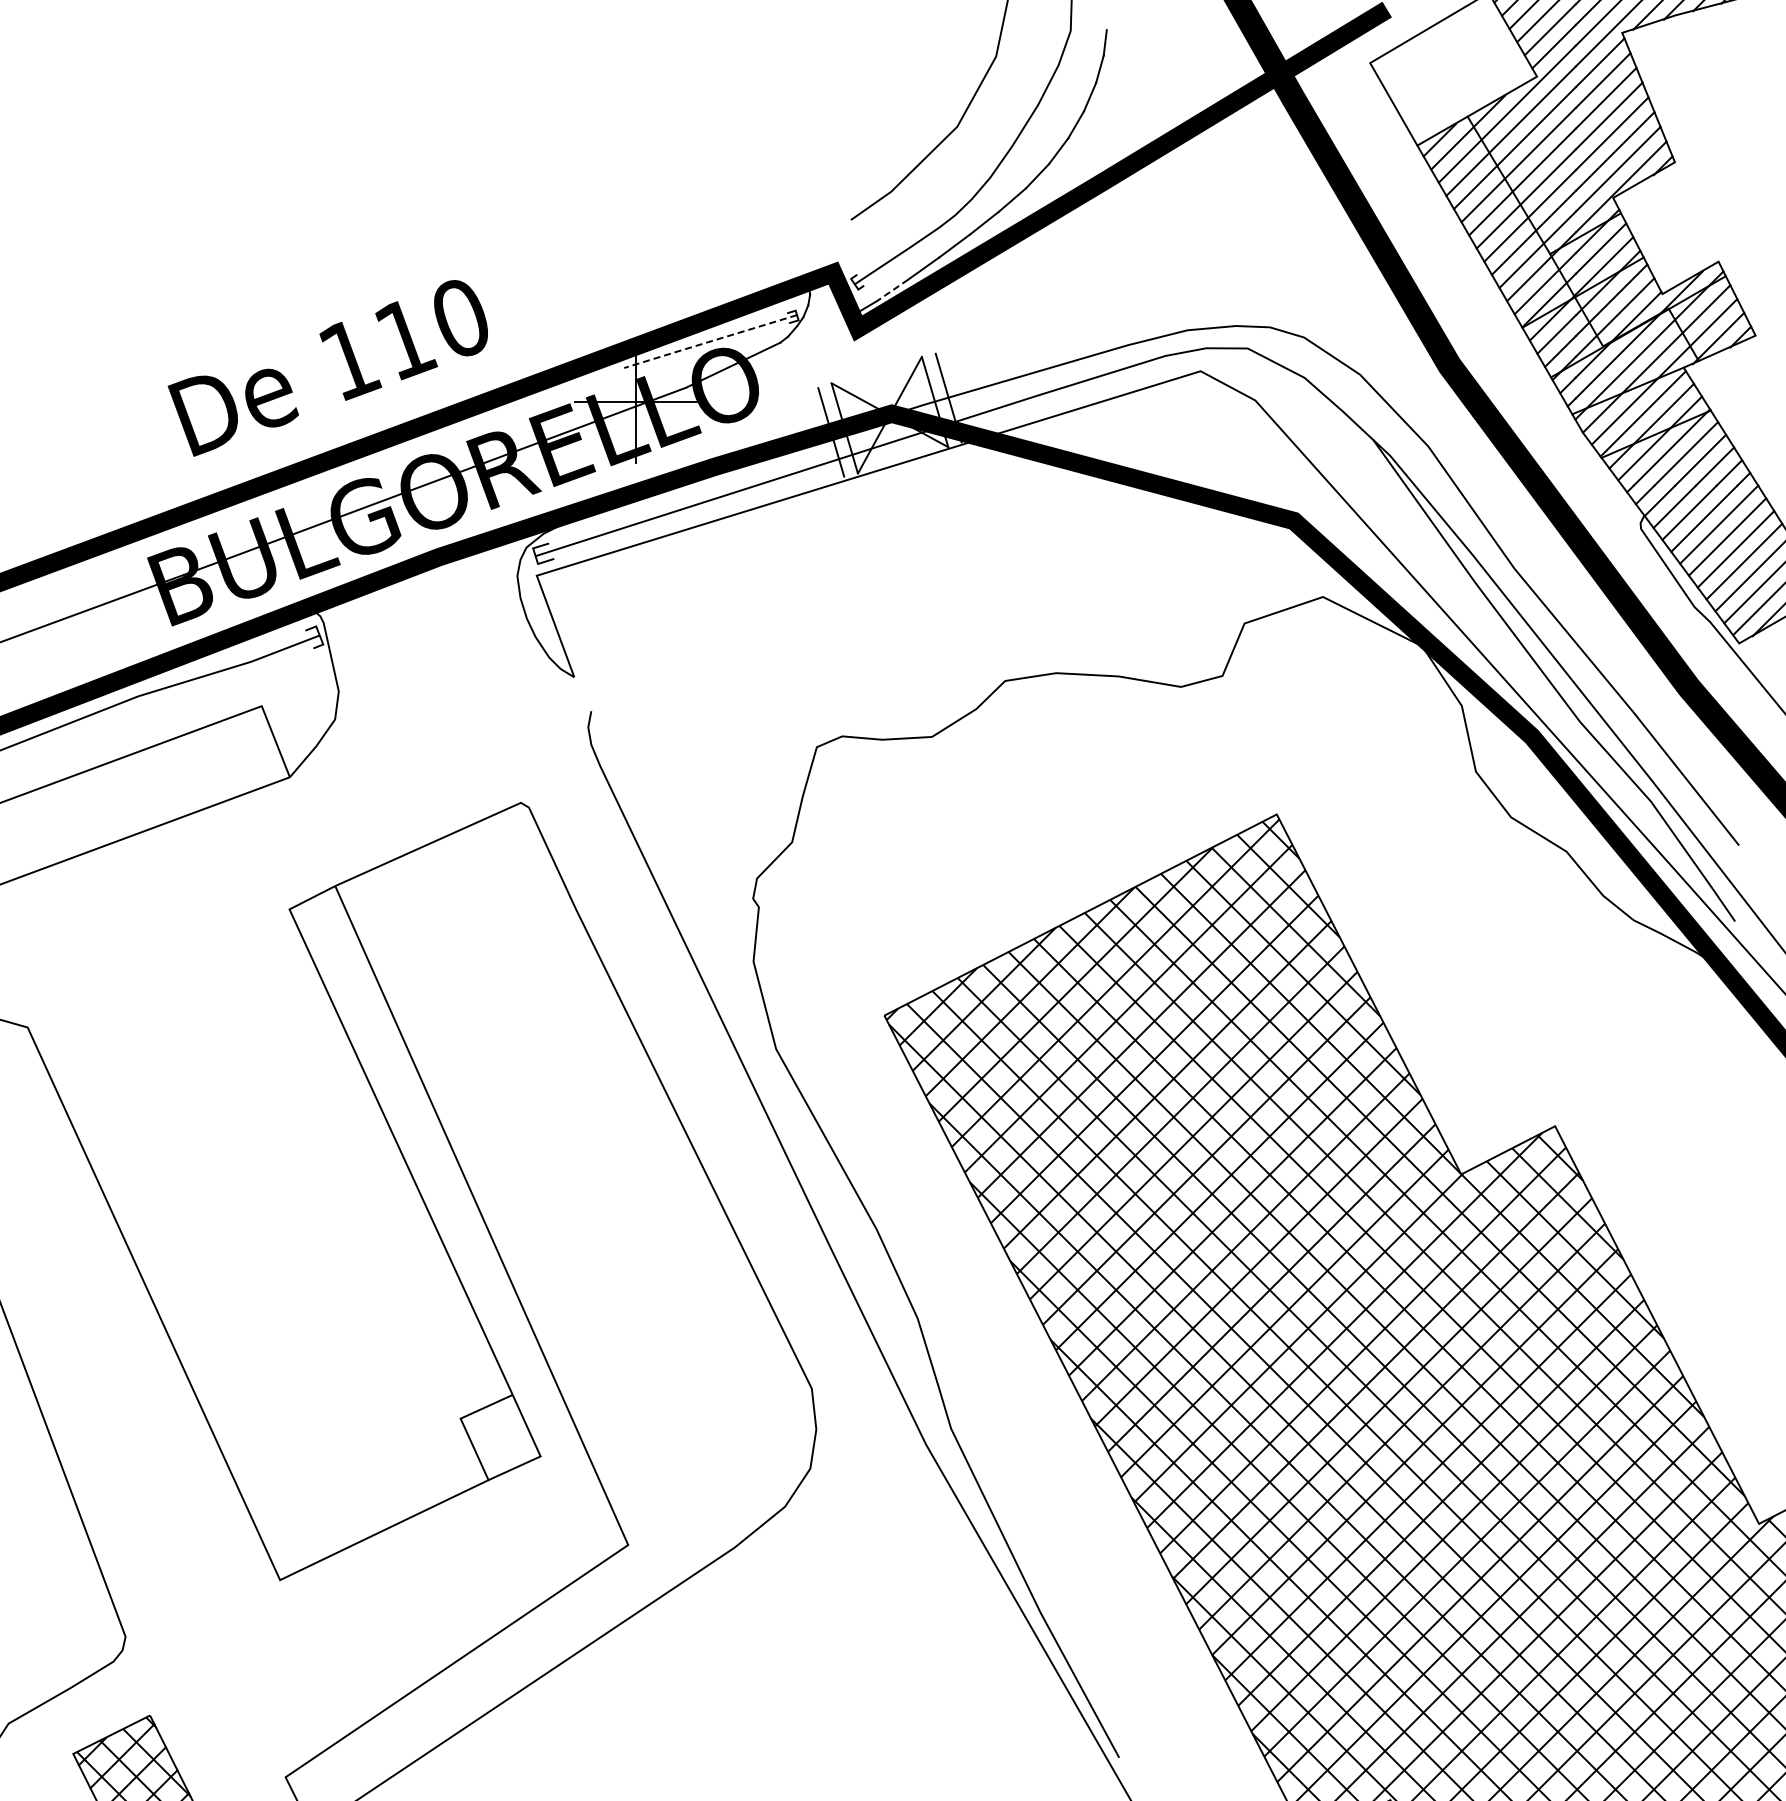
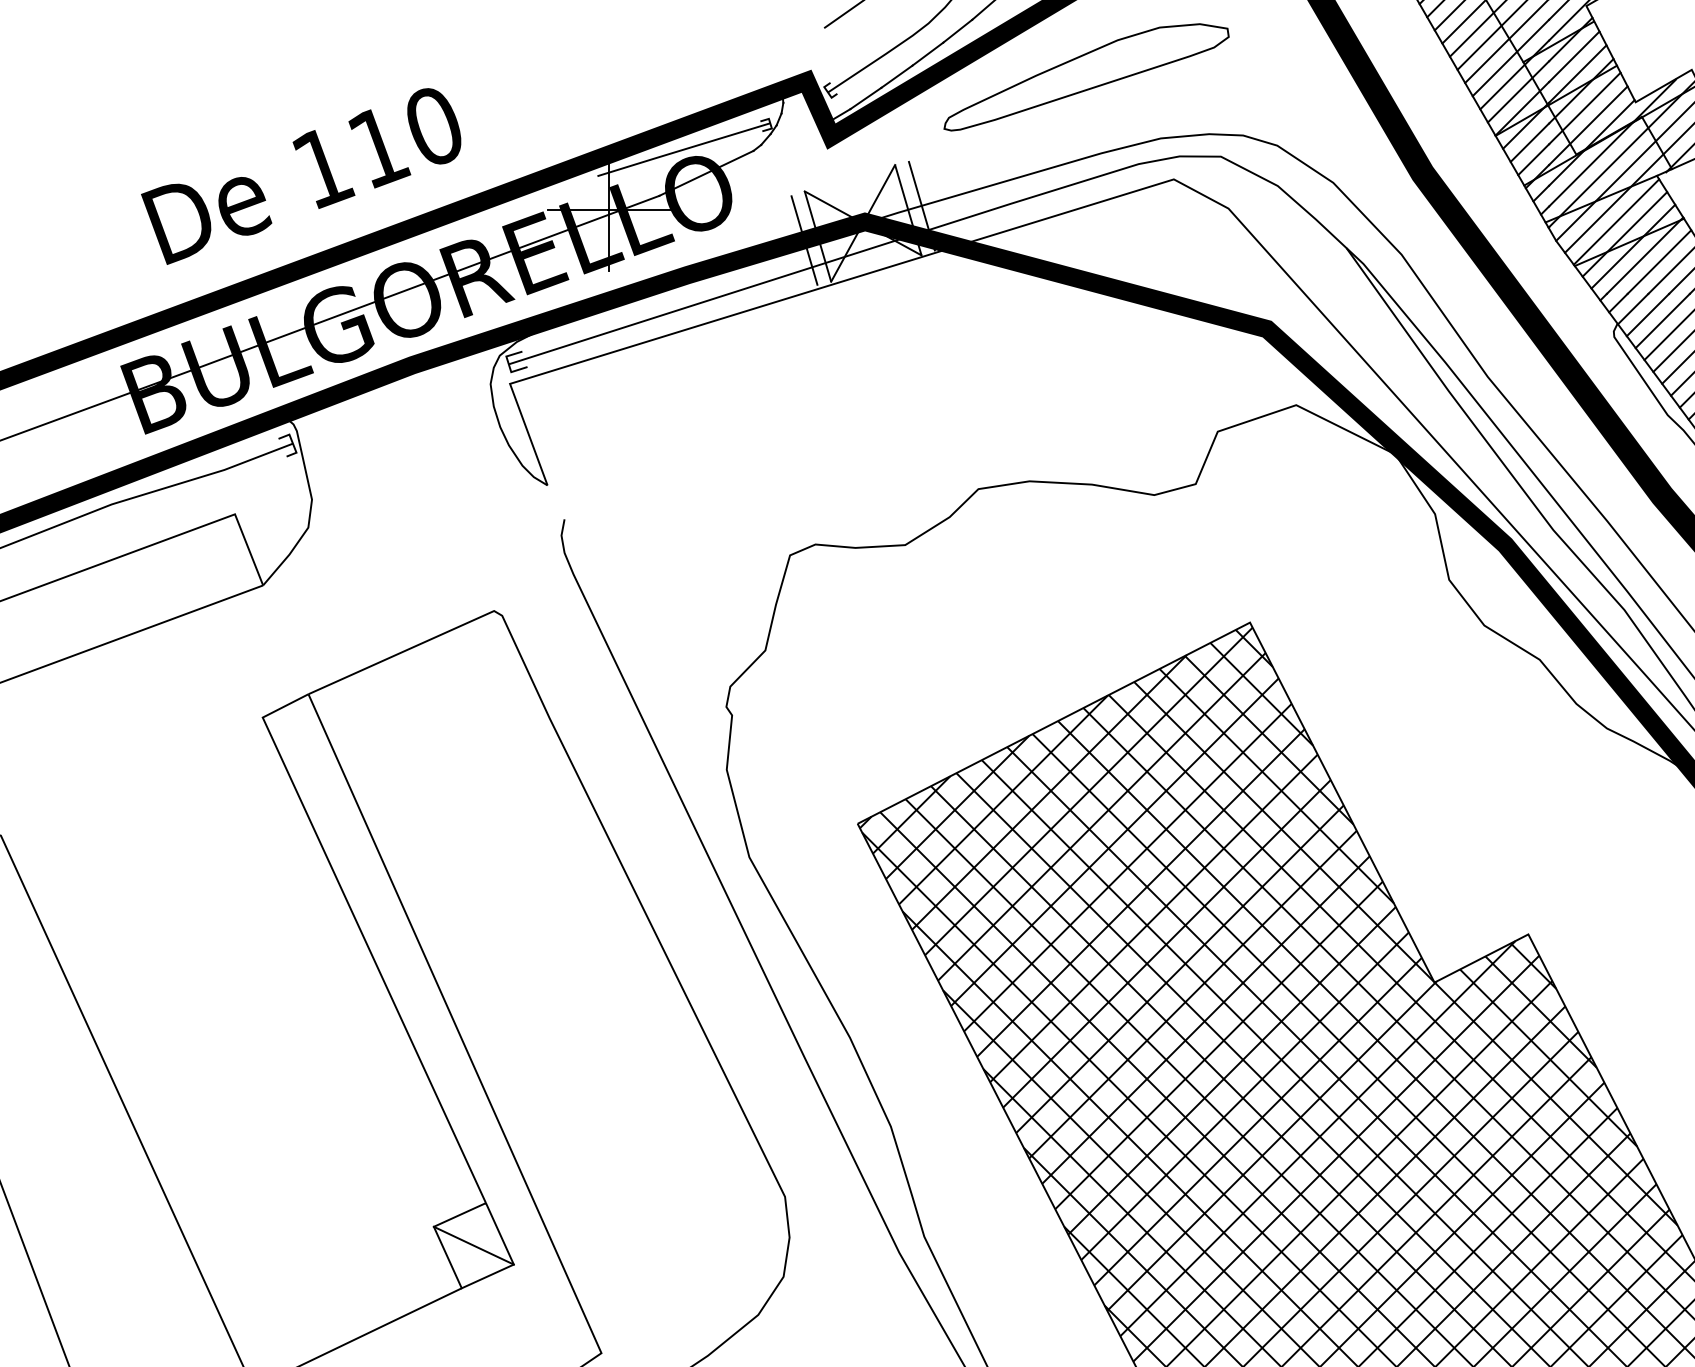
part: (1113, 269) -> (1086, 77), added
line: (892, 290) -> (865, 98), dashed -> solid
line: (709, 341) -> (682, 149), dashed -> solid
line: (500, 1437) -> (473, 1245), added

